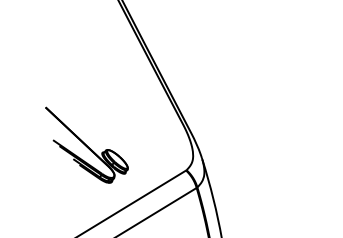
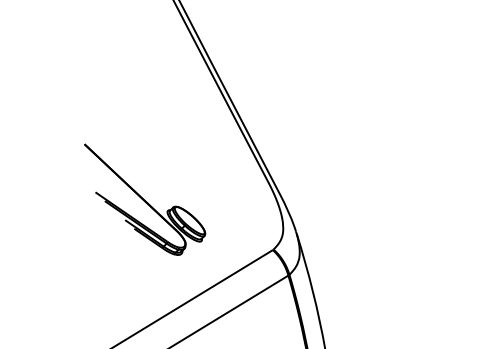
part: (86, 144) -> (144, 198), moved

